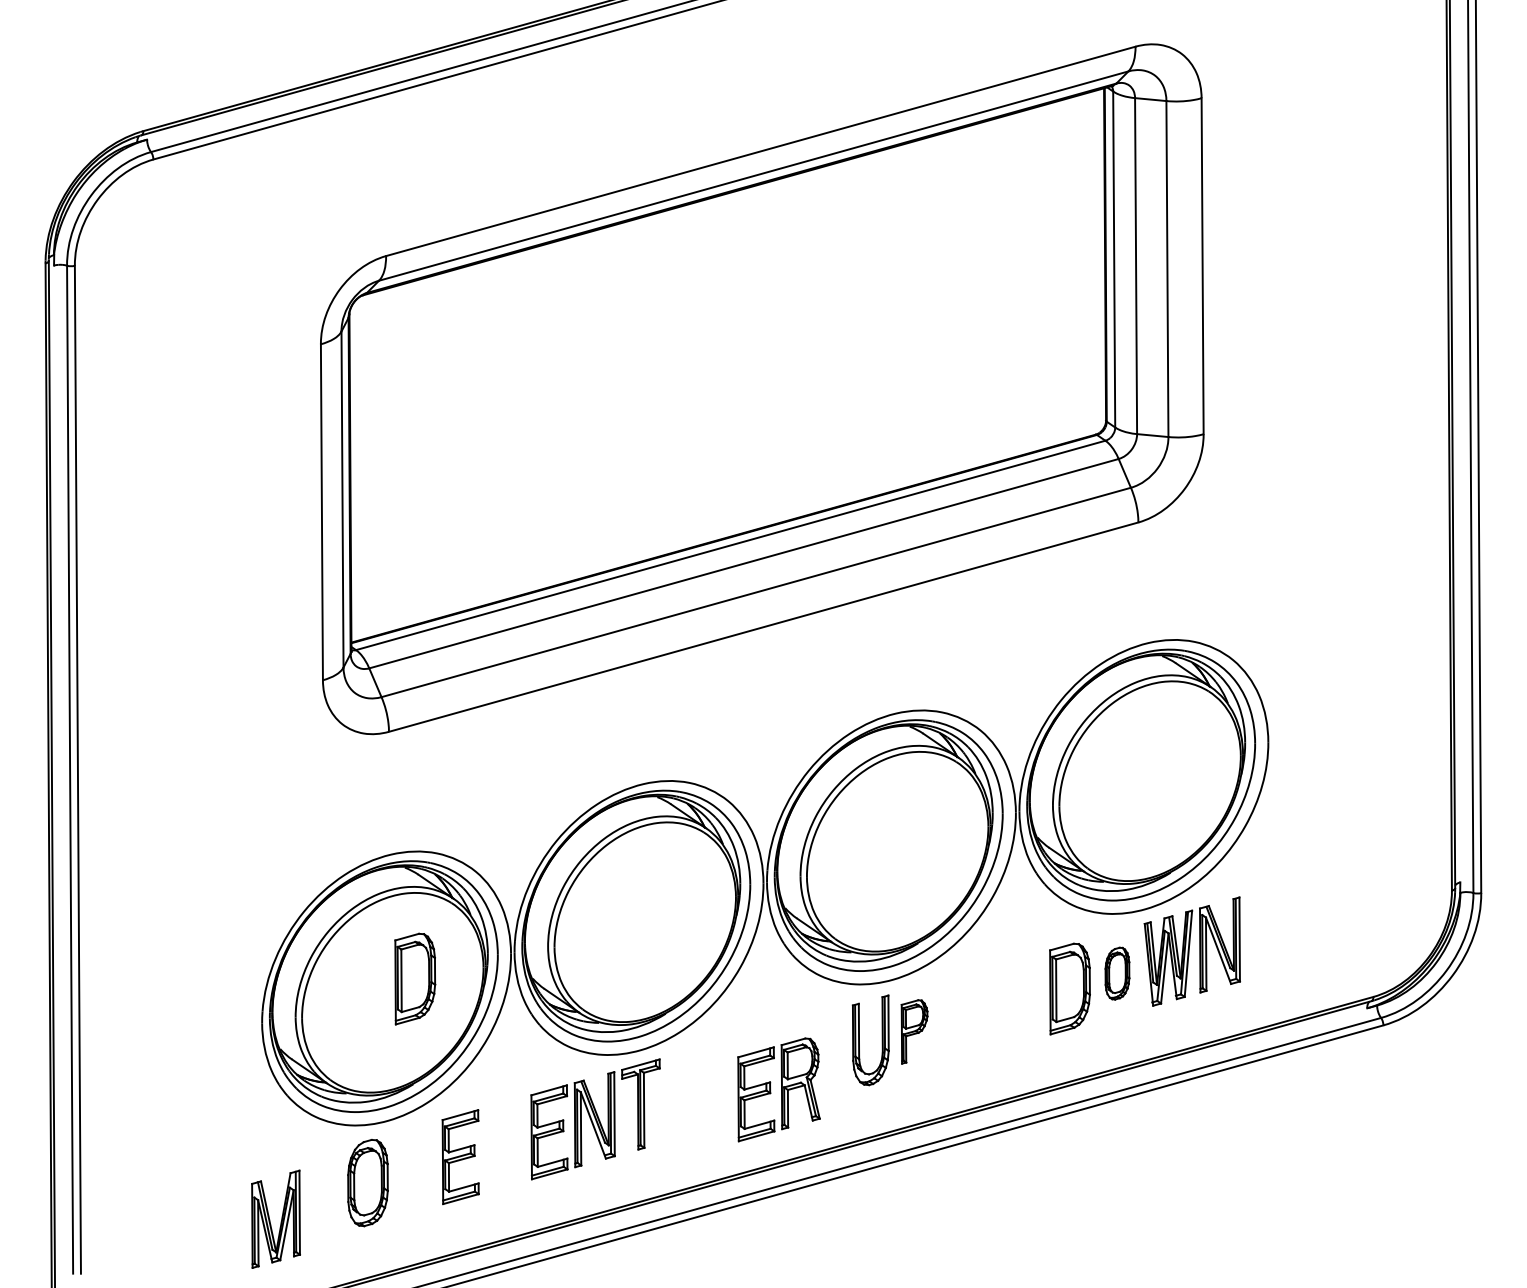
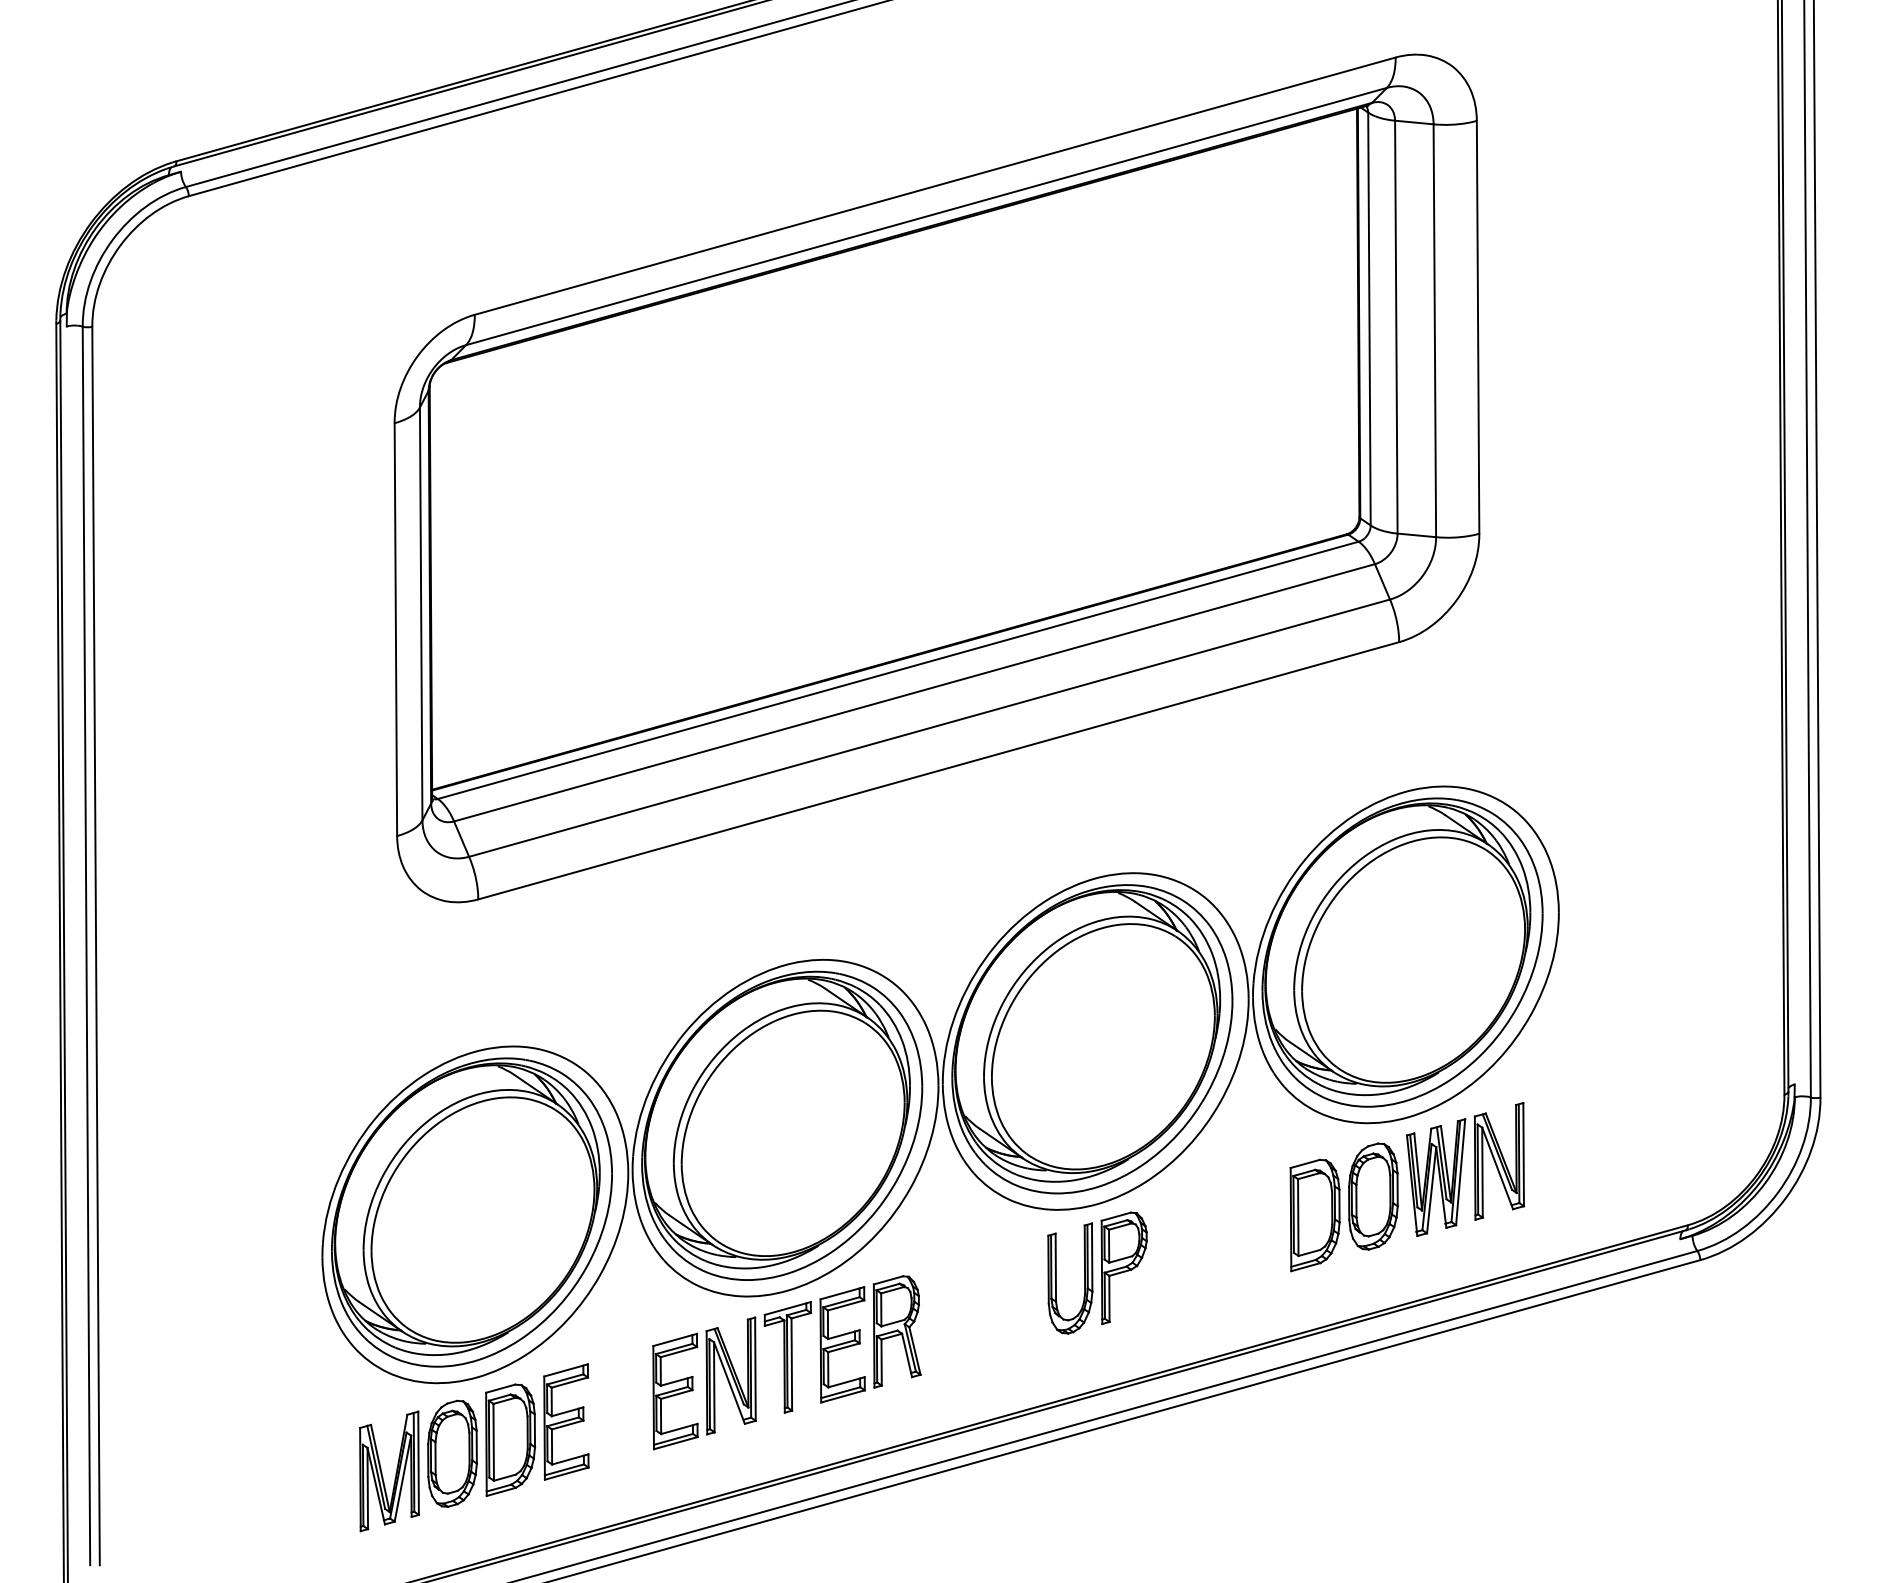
part: (1117, 973) -> (1373, 1196), size x1.67
part: (415, 978) -> (510, 1439), moved
part: (914, 1031) -> (1123, 1267), size x1.43
part: (778, 1089) -> (870, 1339), moved
part: (280, 1220) -> (395, 1473), moved

